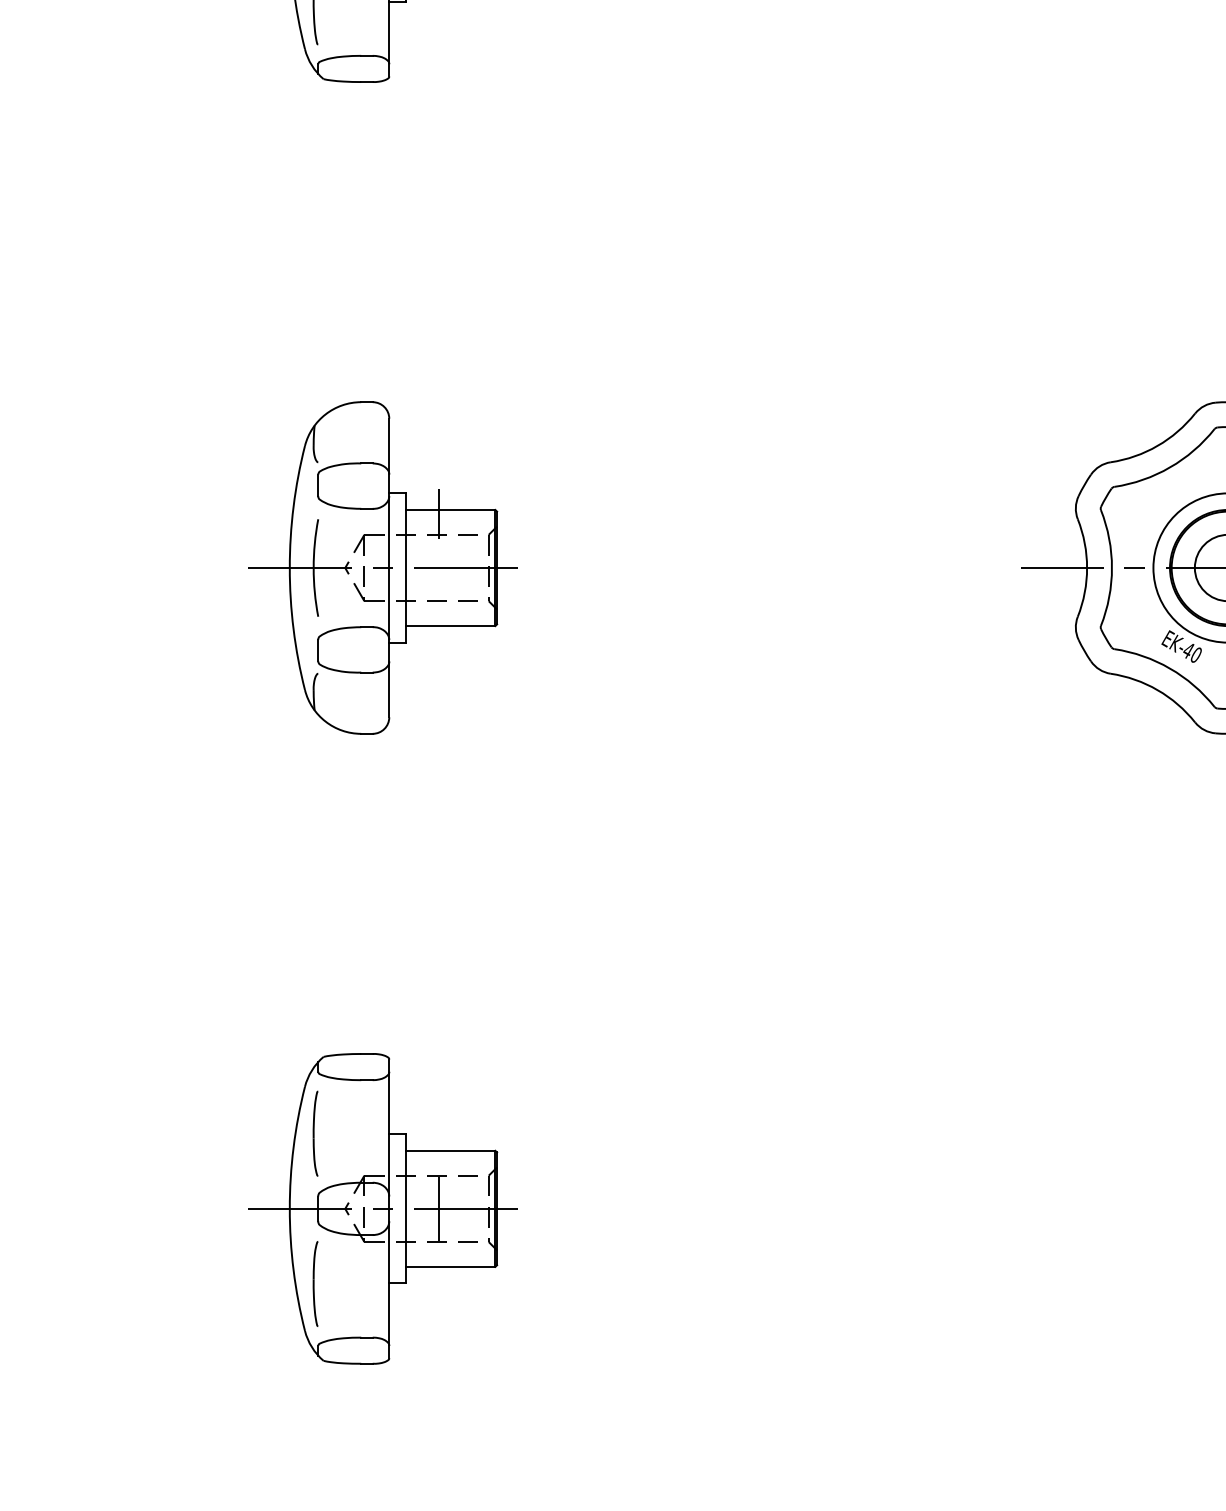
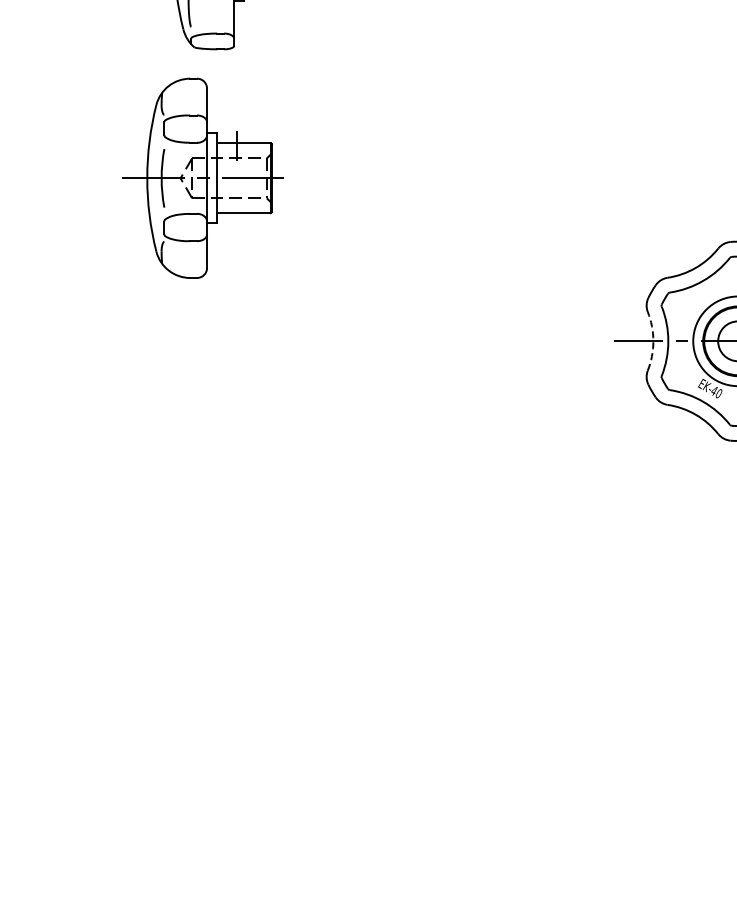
part: (381, 566) -> (202, 177), moved
arc: (1087, 568) -> (653, 341), solid -> dashed
part: (381, 1208) -> (229, 726), removed

